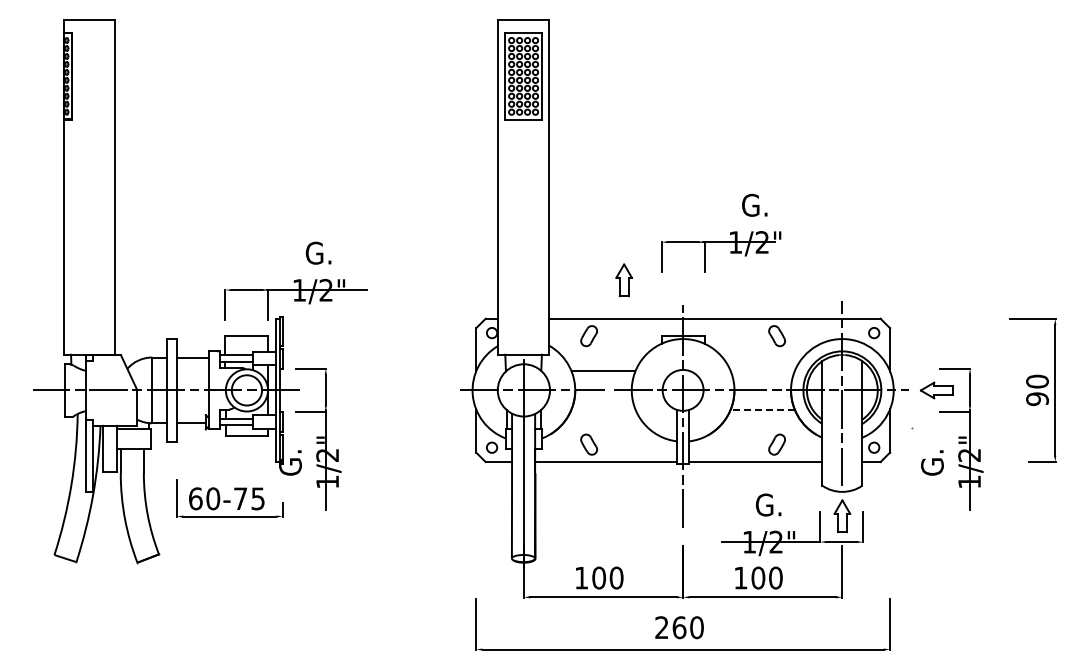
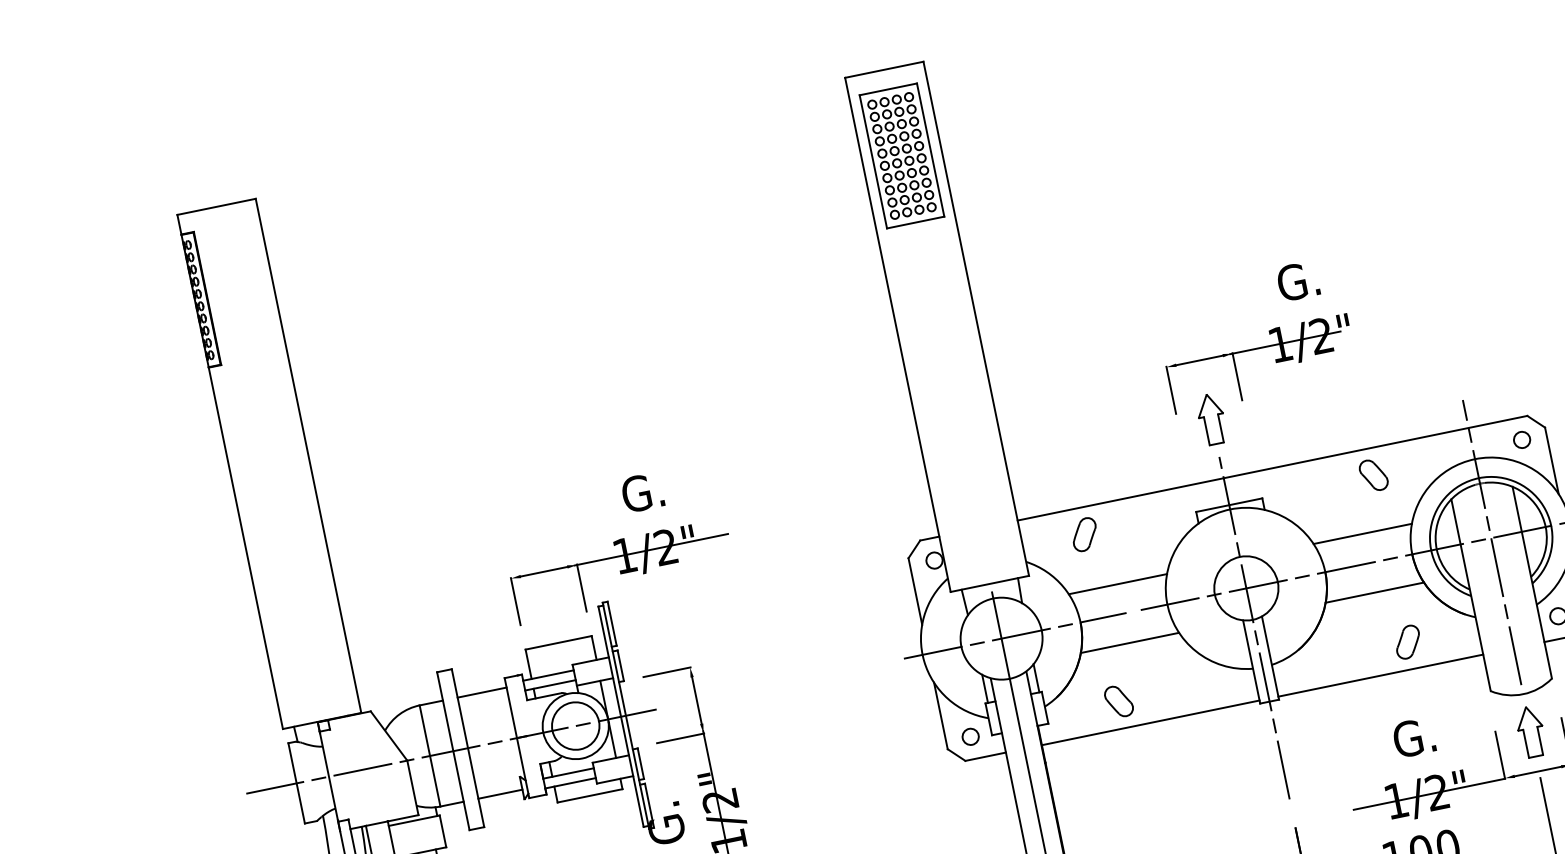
part: (623, 280) -> (1210, 419), moved
line: (762, 371) -> (1362, 534), added
line: (603, 409) -> (1129, 642), added
line: (762, 409) -> (1374, 592), dashed -> solid

